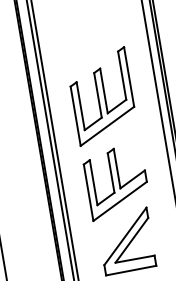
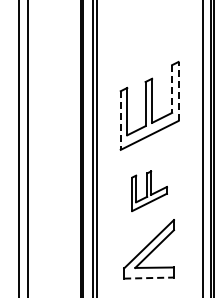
line: (122, 76) -> (172, 89), solid -> dashed
line: (129, 77) -> (178, 91), solid -> dashed
line: (75, 117) -> (120, 121), solid -> dashed
part: (116, 183) -> (149, 191), size x0.6
line: (131, 270) -> (149, 278), solid -> dashed

